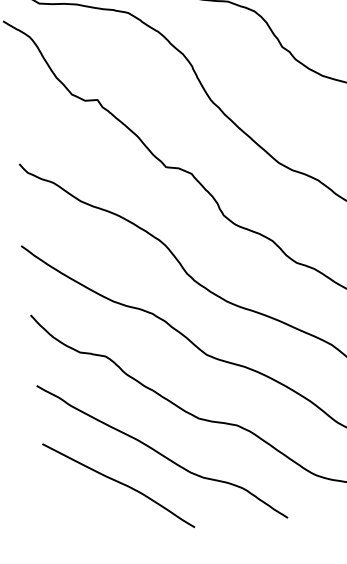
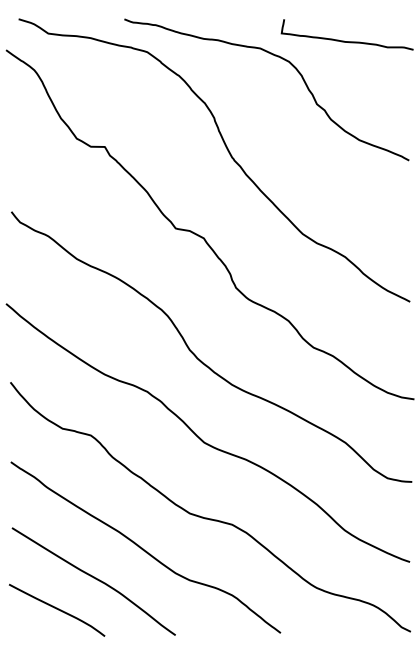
curve: (88, 512) -> (57, 609), added

